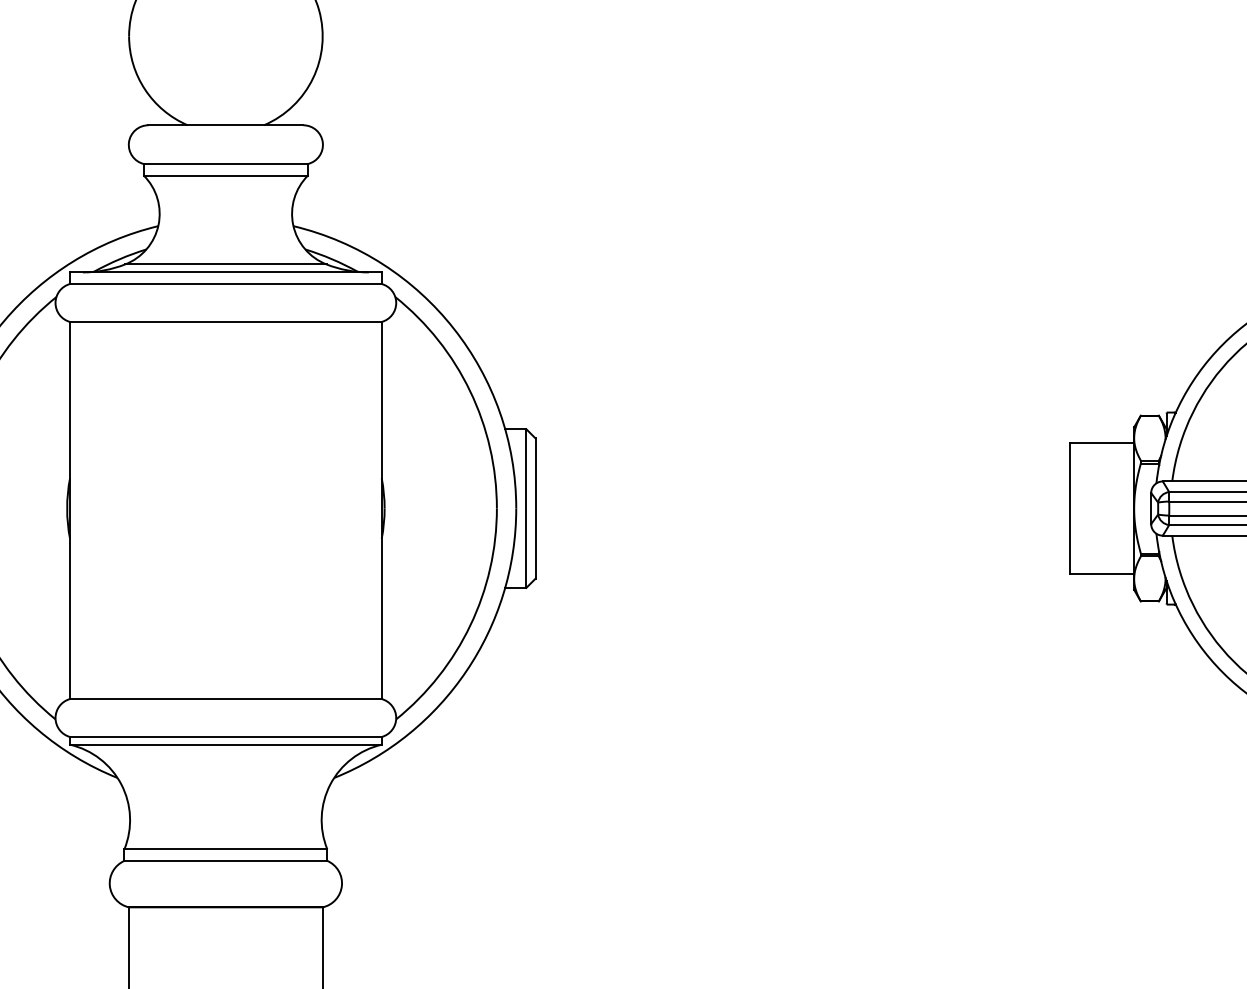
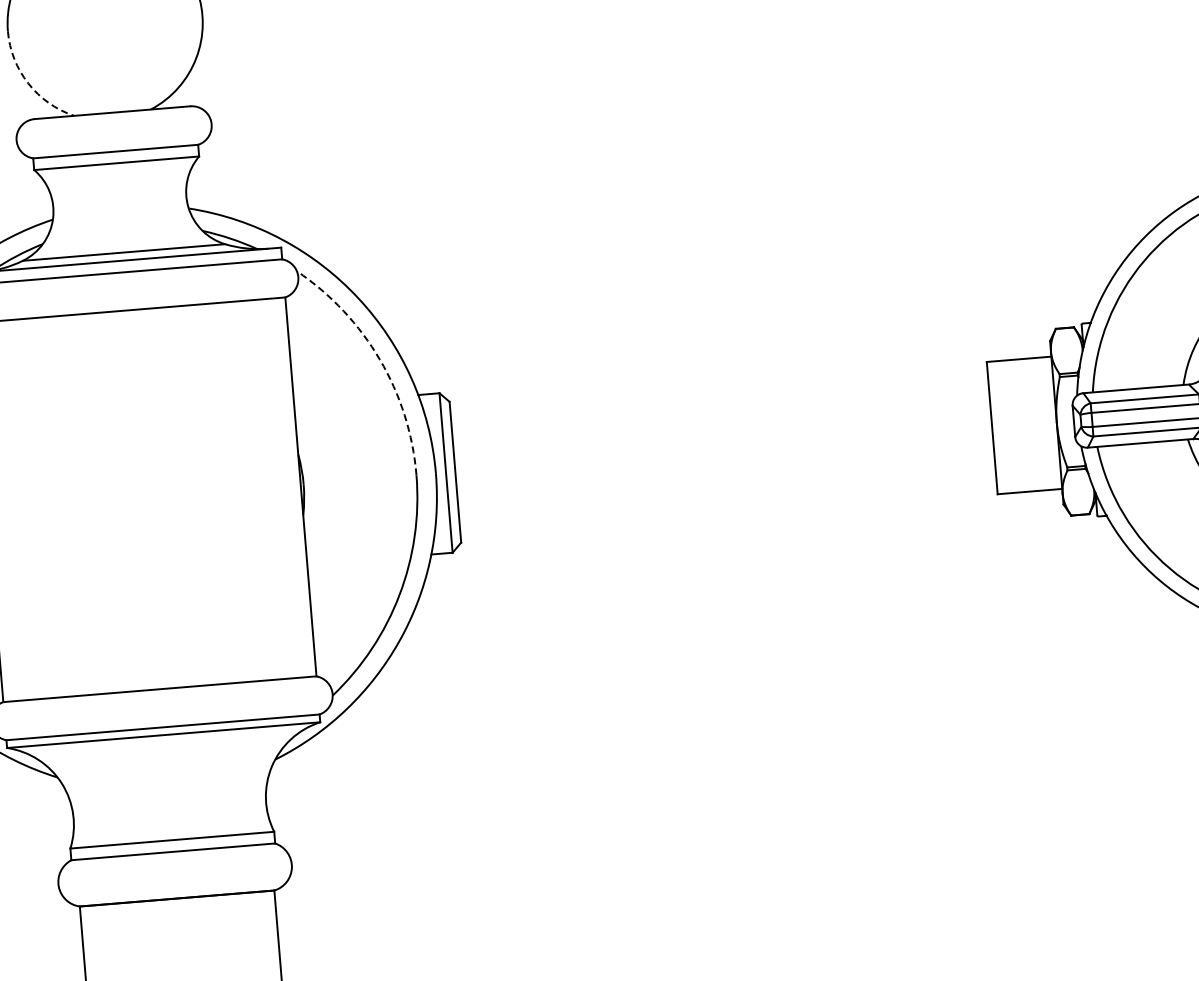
arc: (145, 89) -> (28, 83), solid -> dashed
arc: (470, 391) -> (380, 359), solid -> dashed

